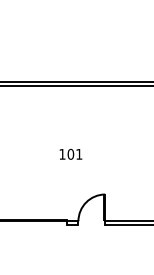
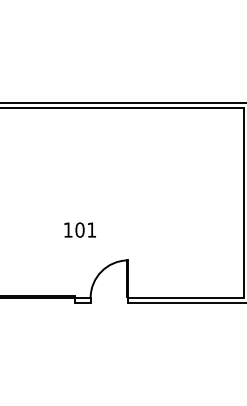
text: (70, 153) -> (79, 229), moved

